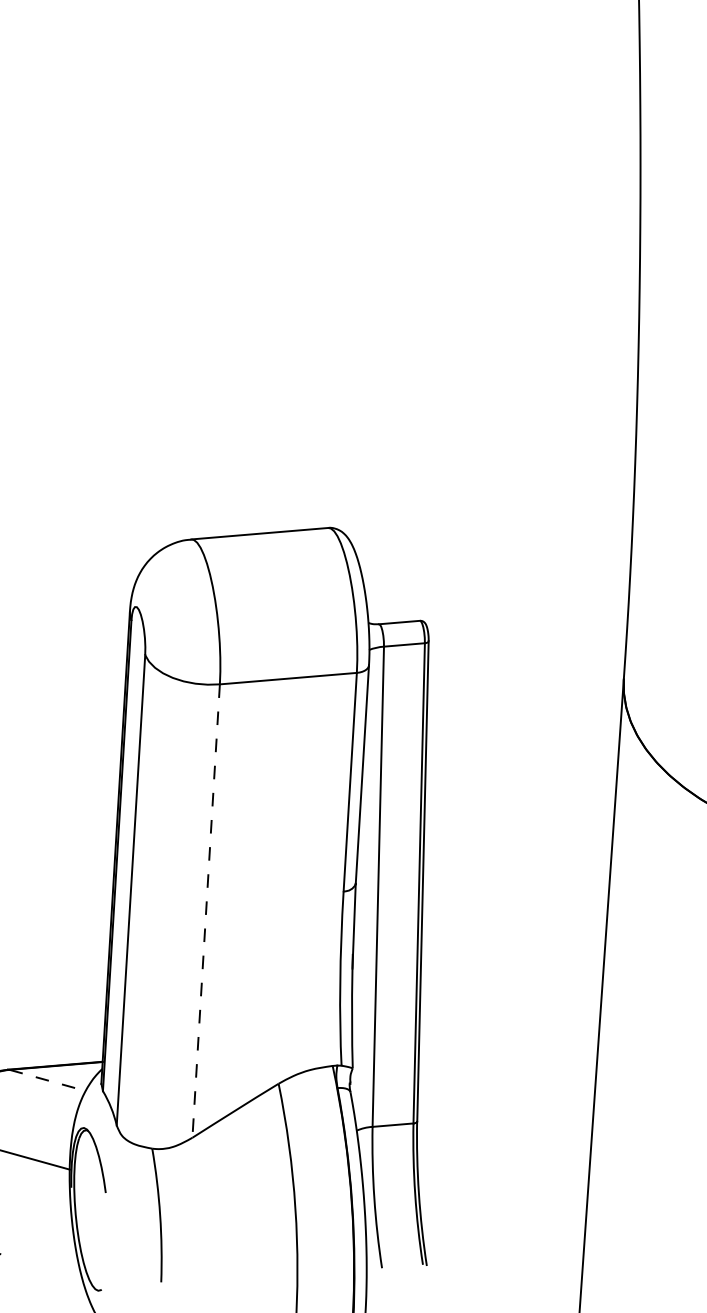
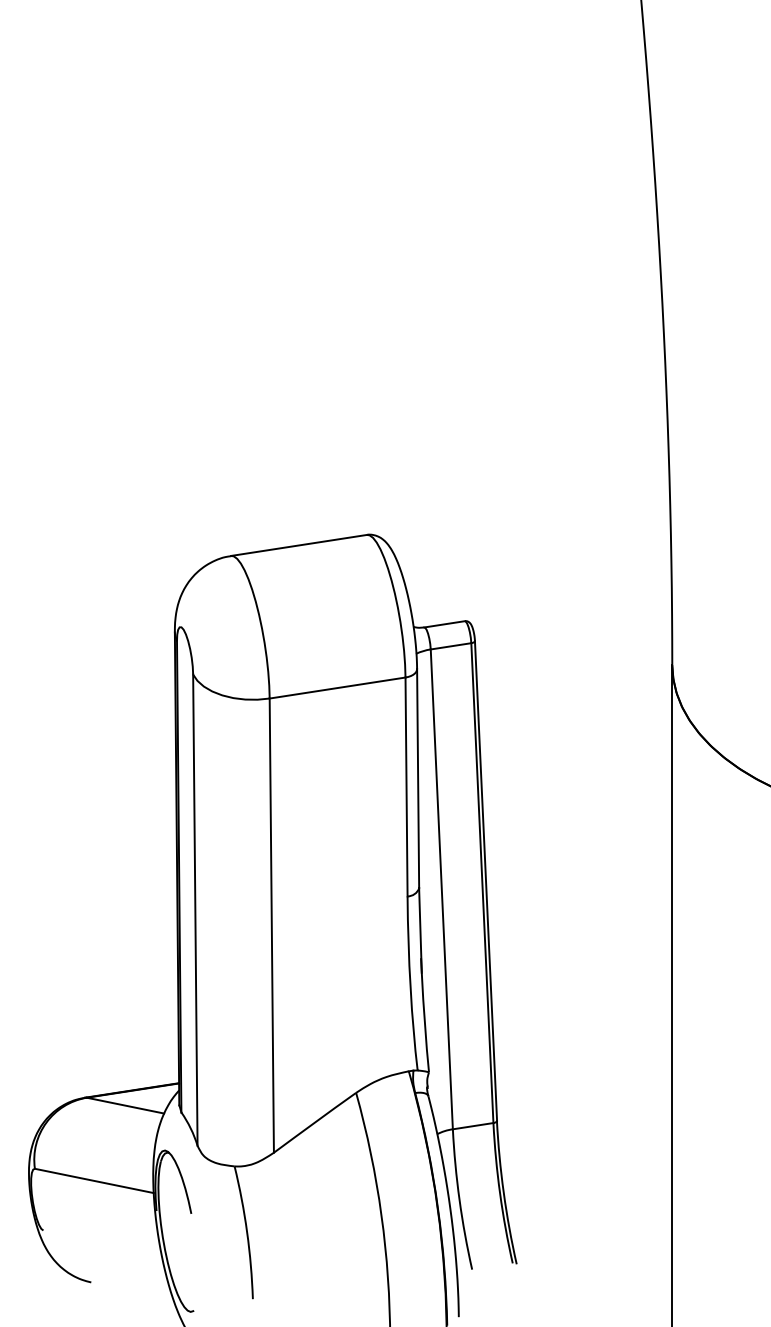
line: (205, 911) -> (271, 926), dashed -> solid
line: (47, 1080) -> (125, 1105), dashed -> solid

